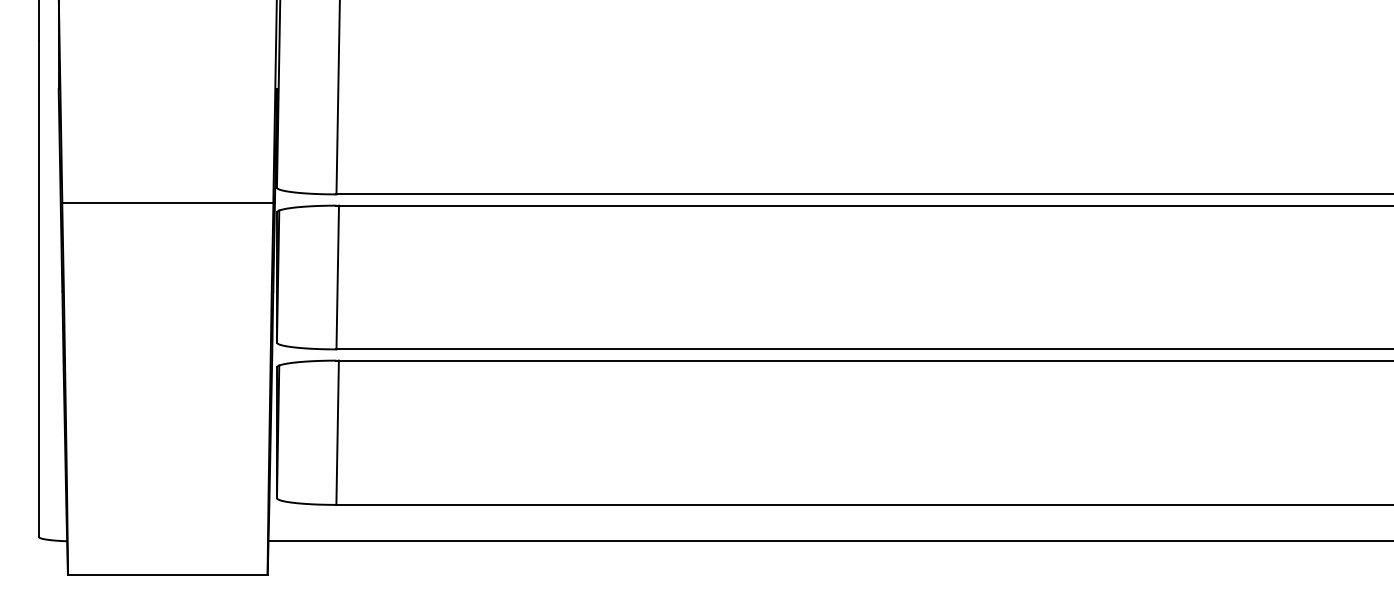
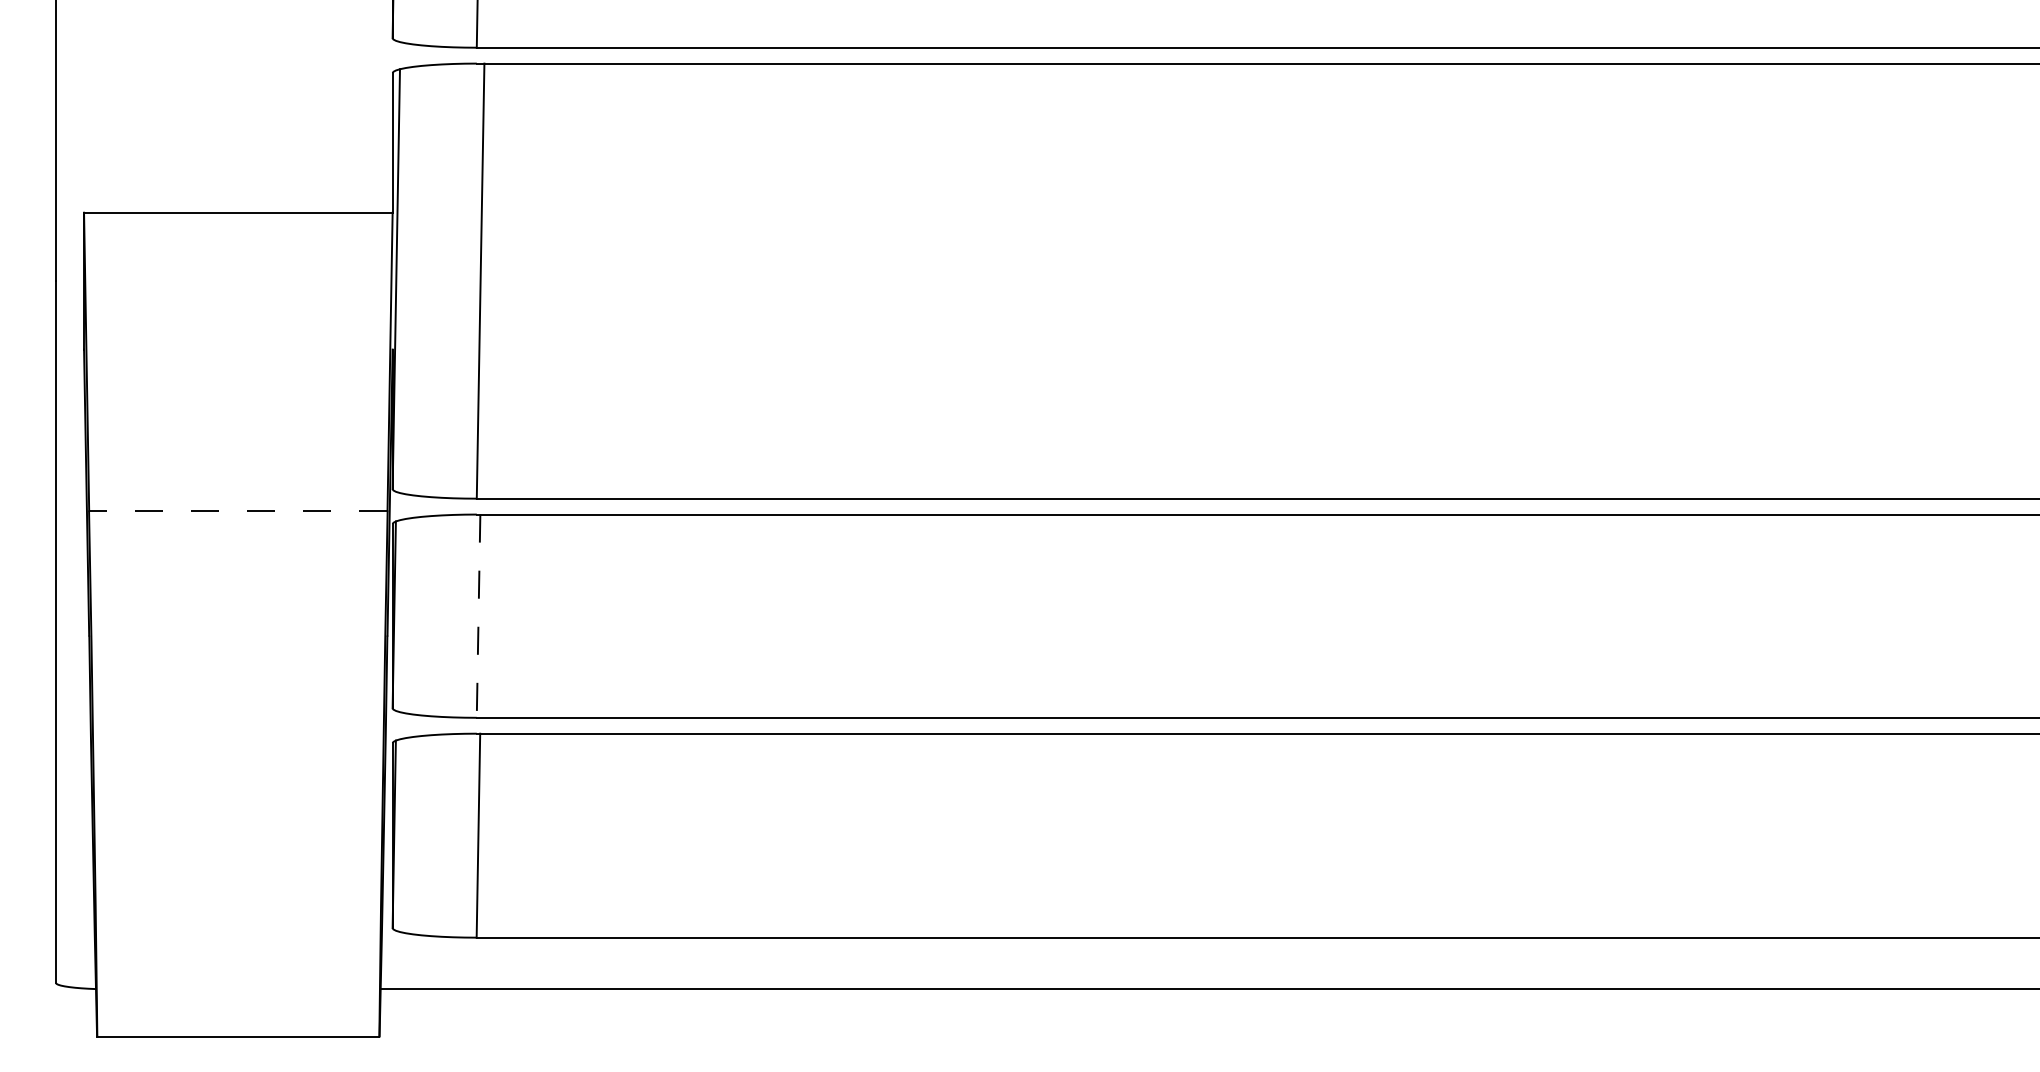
line: (167, 202) -> (237, 510), solid -> dashed
line: (337, 277) -> (478, 616), solid -> dashed

